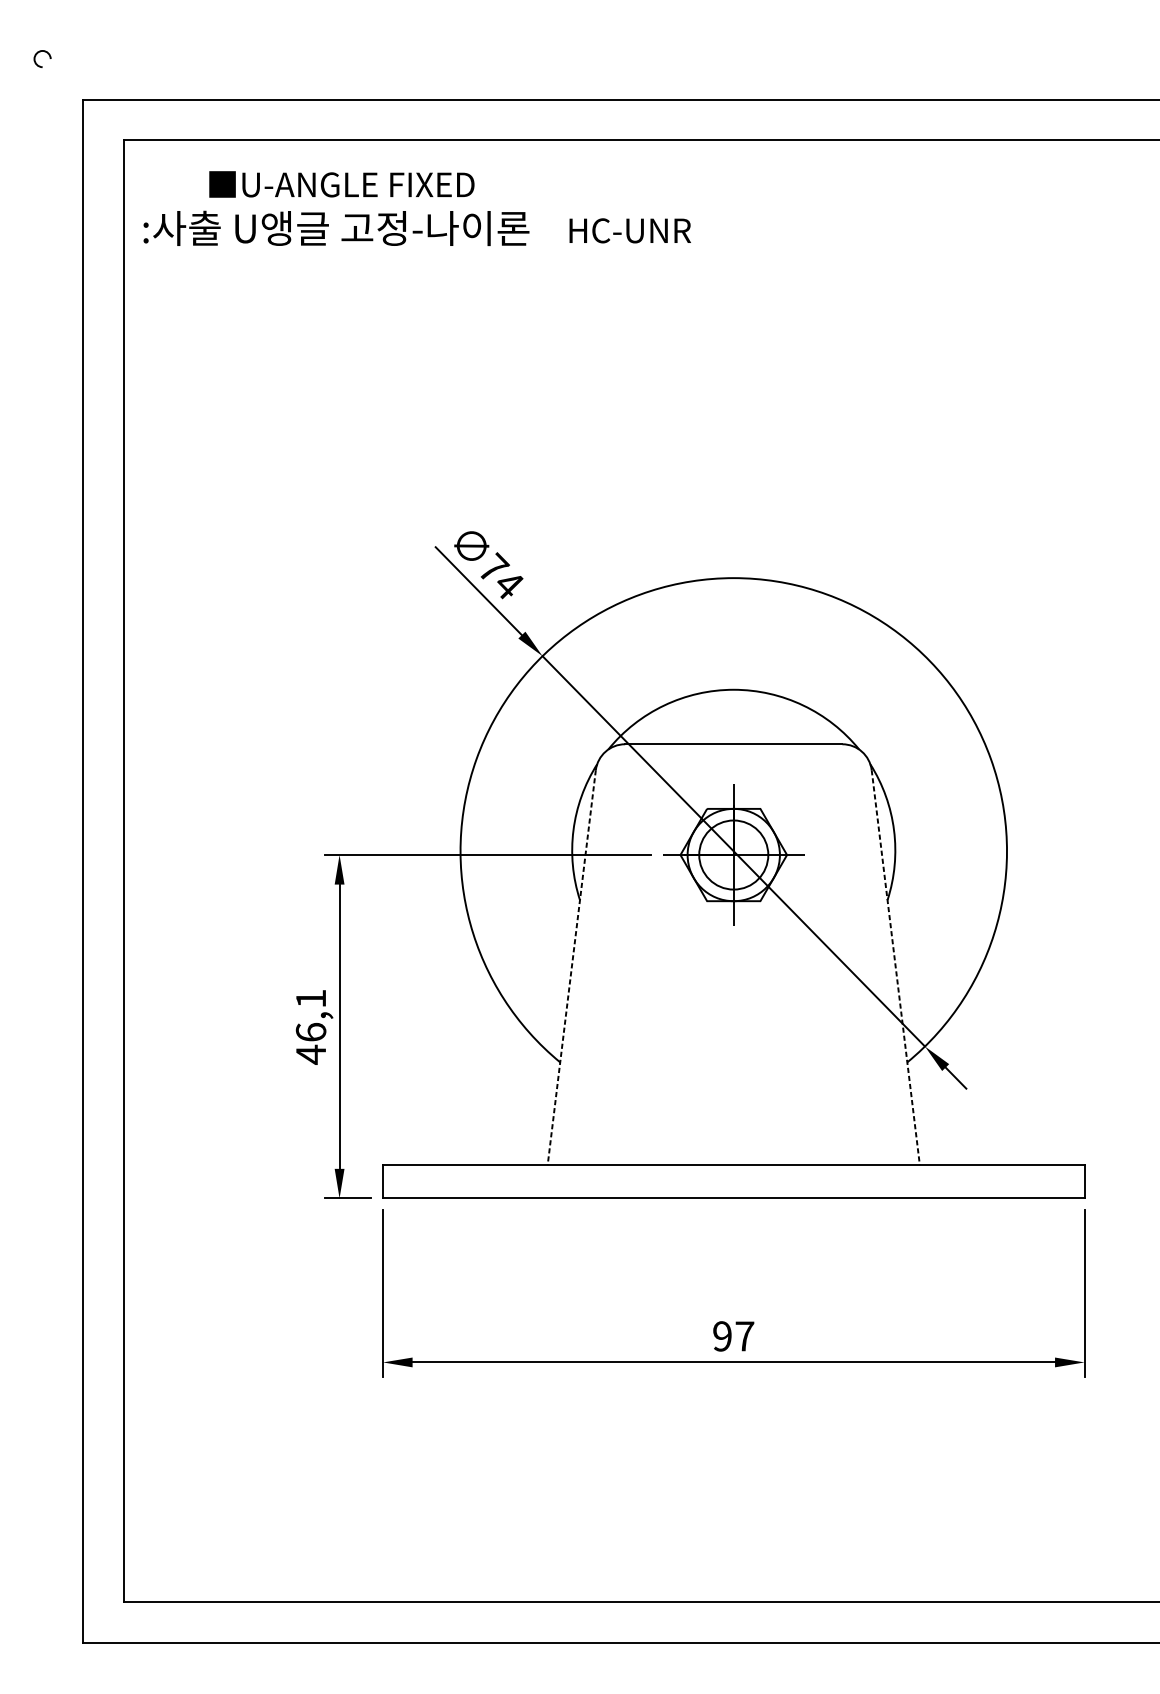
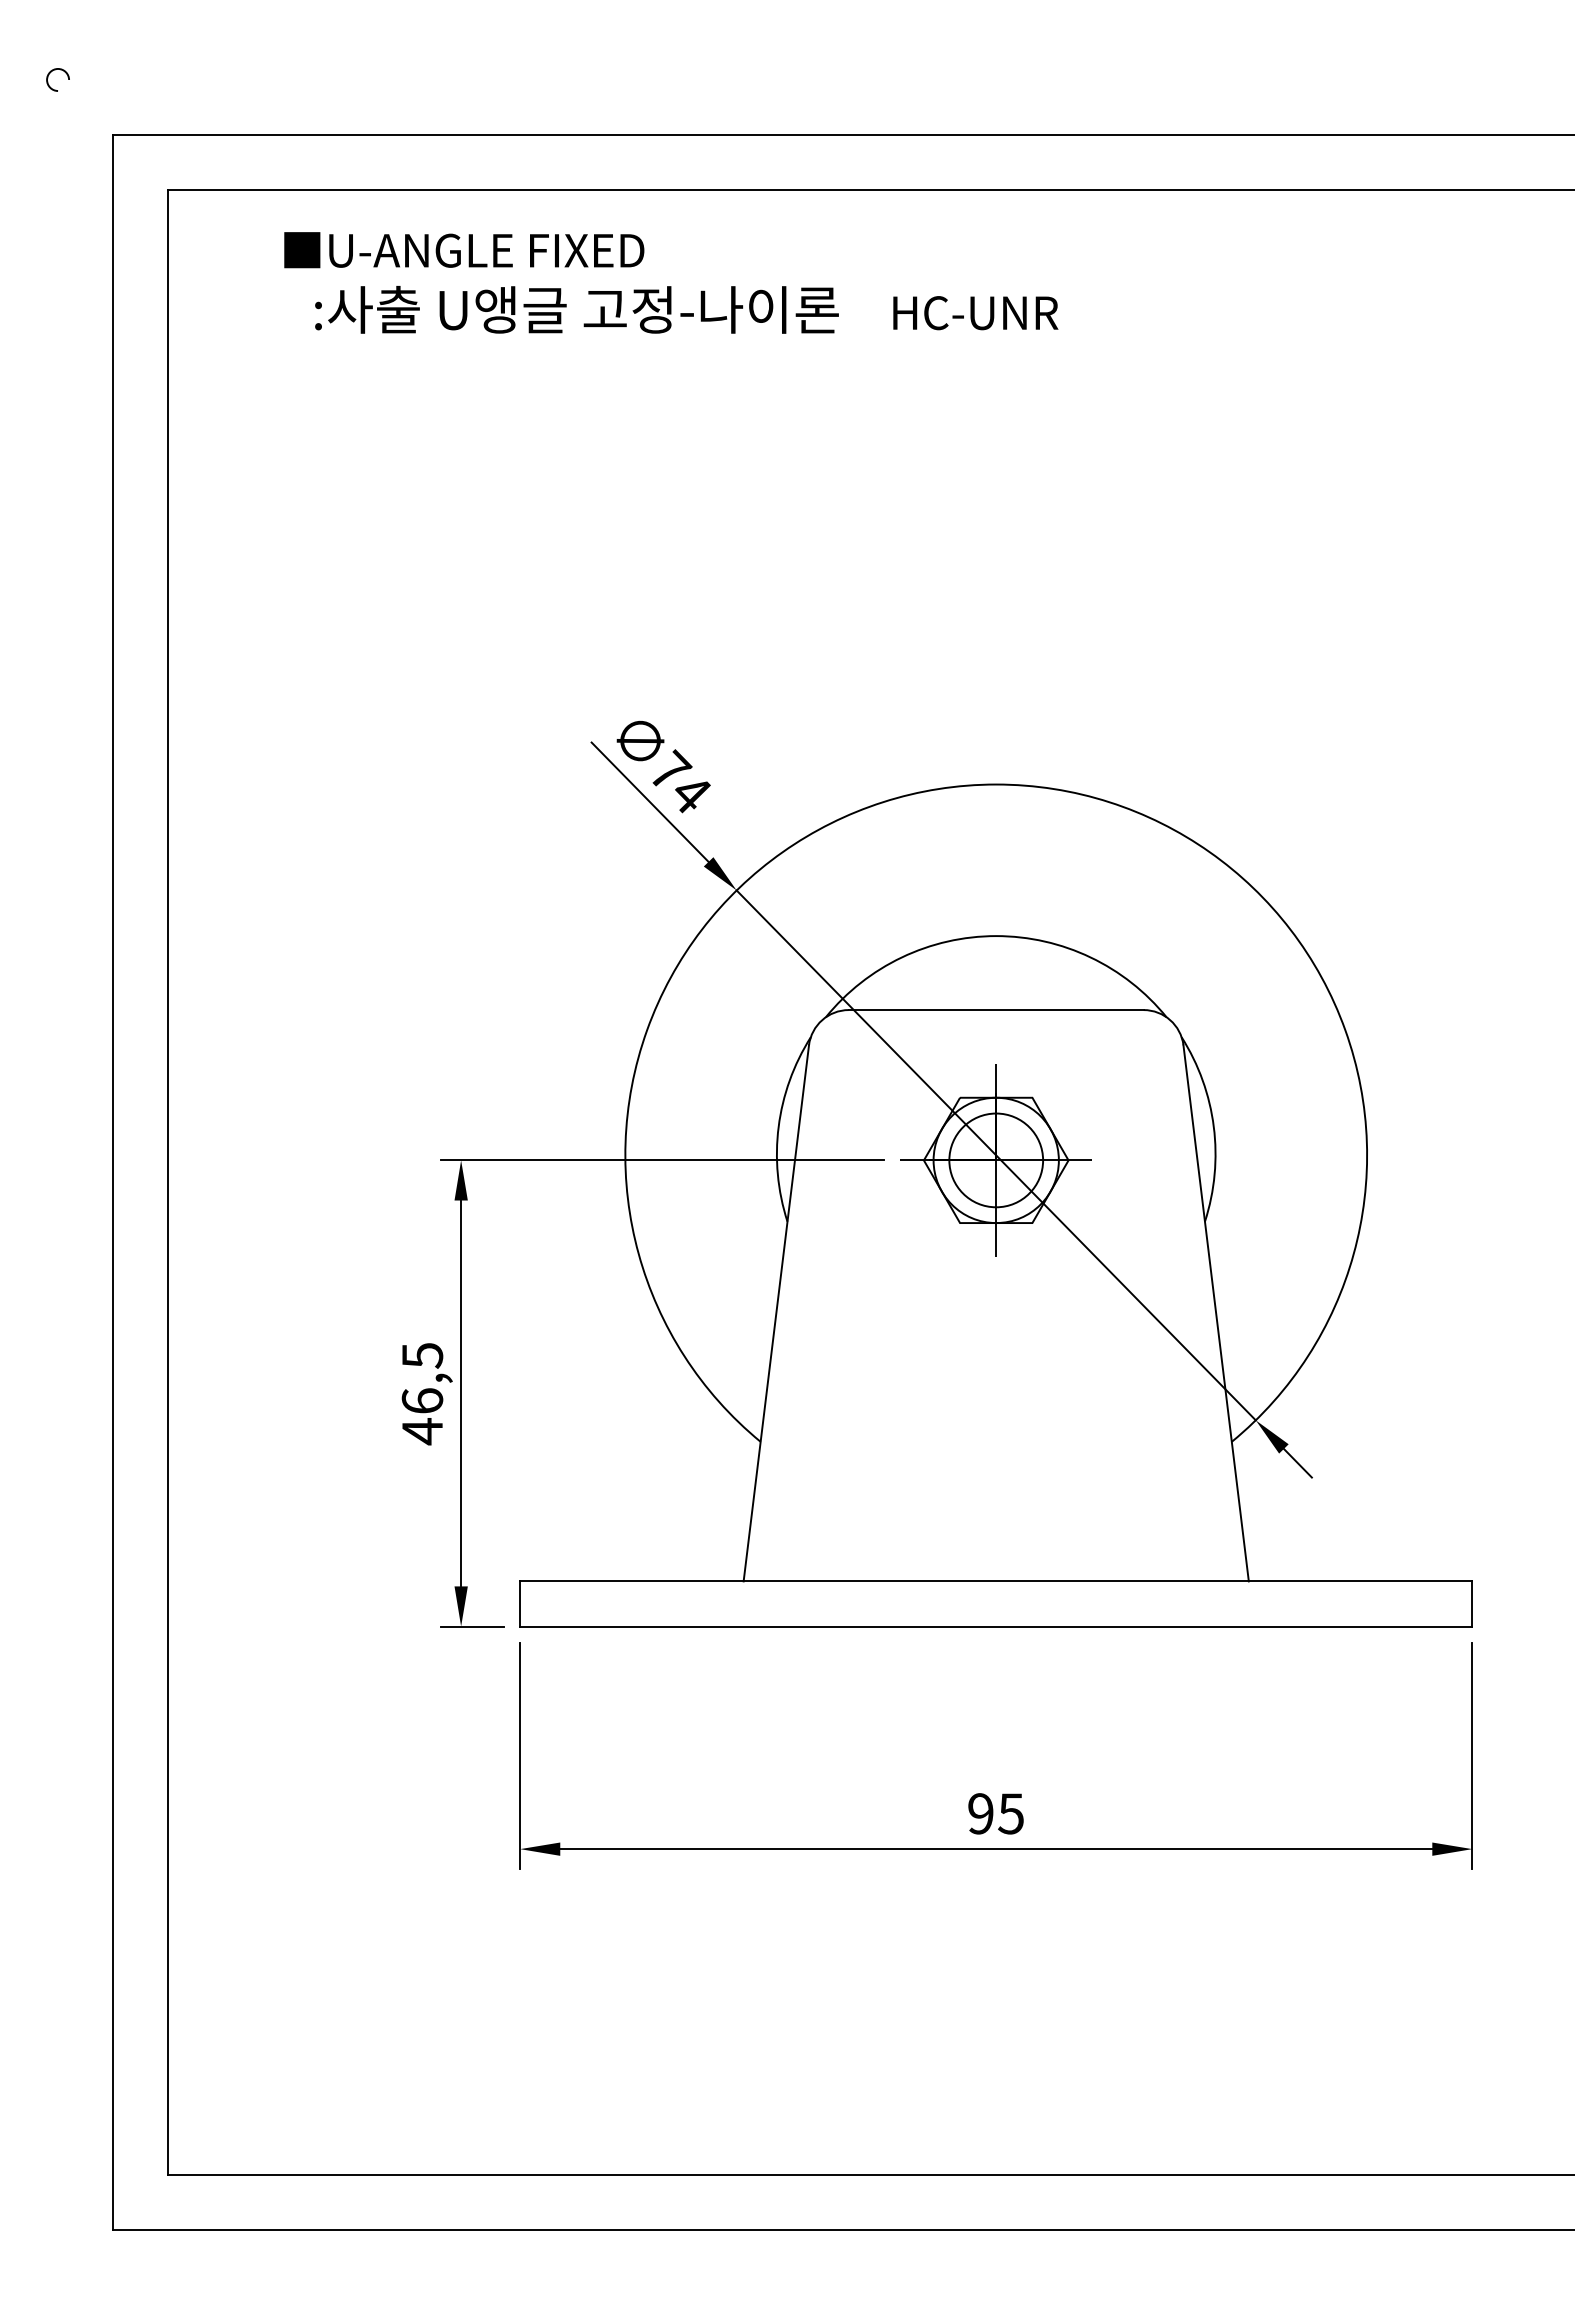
text: (417, 228) -> (686, 309), moved
line: (571, 967) -> (776, 1313), dashed -> solid
line: (896, 967) -> (1216, 1313), dashed -> solid
text: (311, 998) -> (422, 1355), 46,1 -> 46,5
text: (744, 1336) -> (1010, 1813), 97 -> 95

